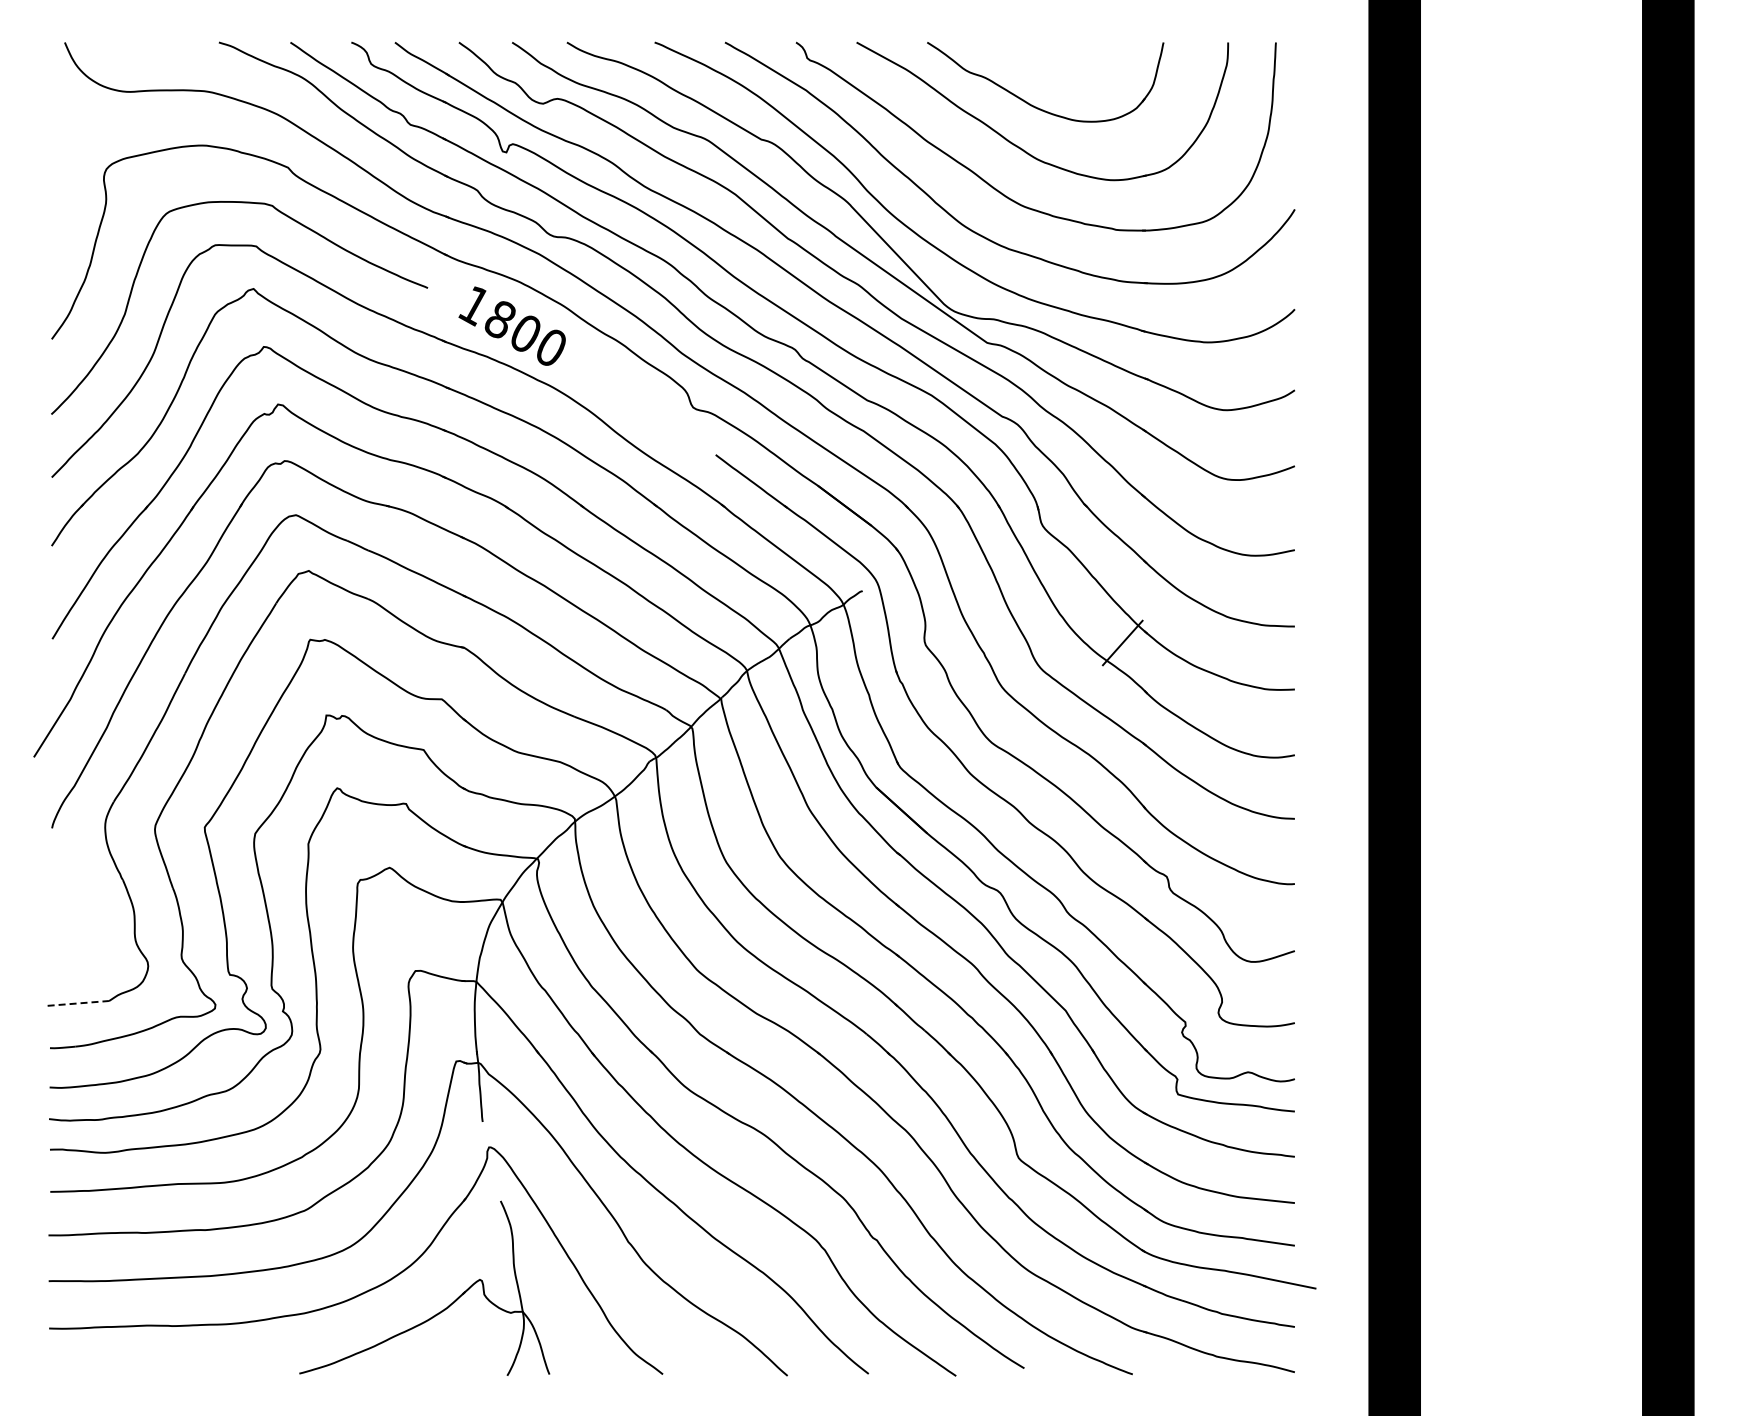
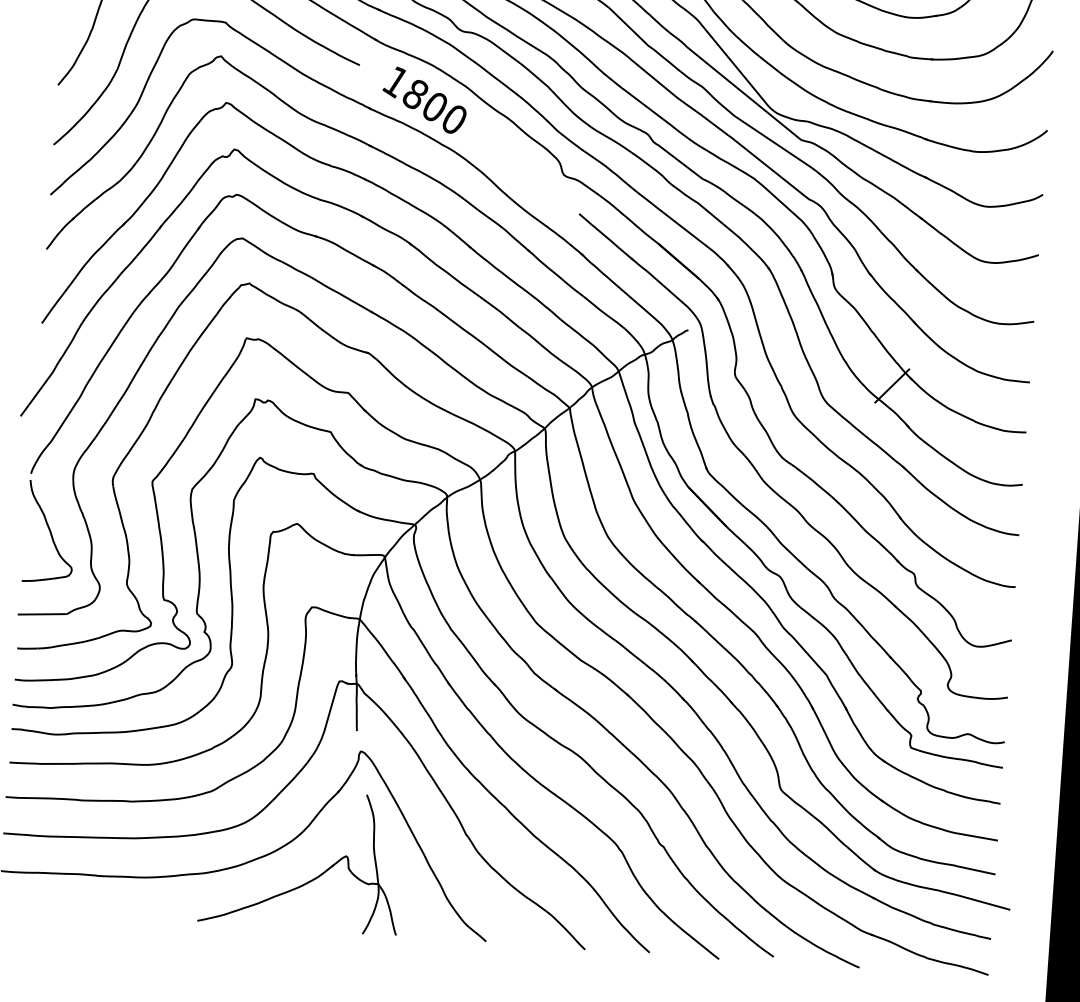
curve: (80, 900) -> (49, 532), added
line: (78, 1003) -> (42, 614), dashed -> solid

